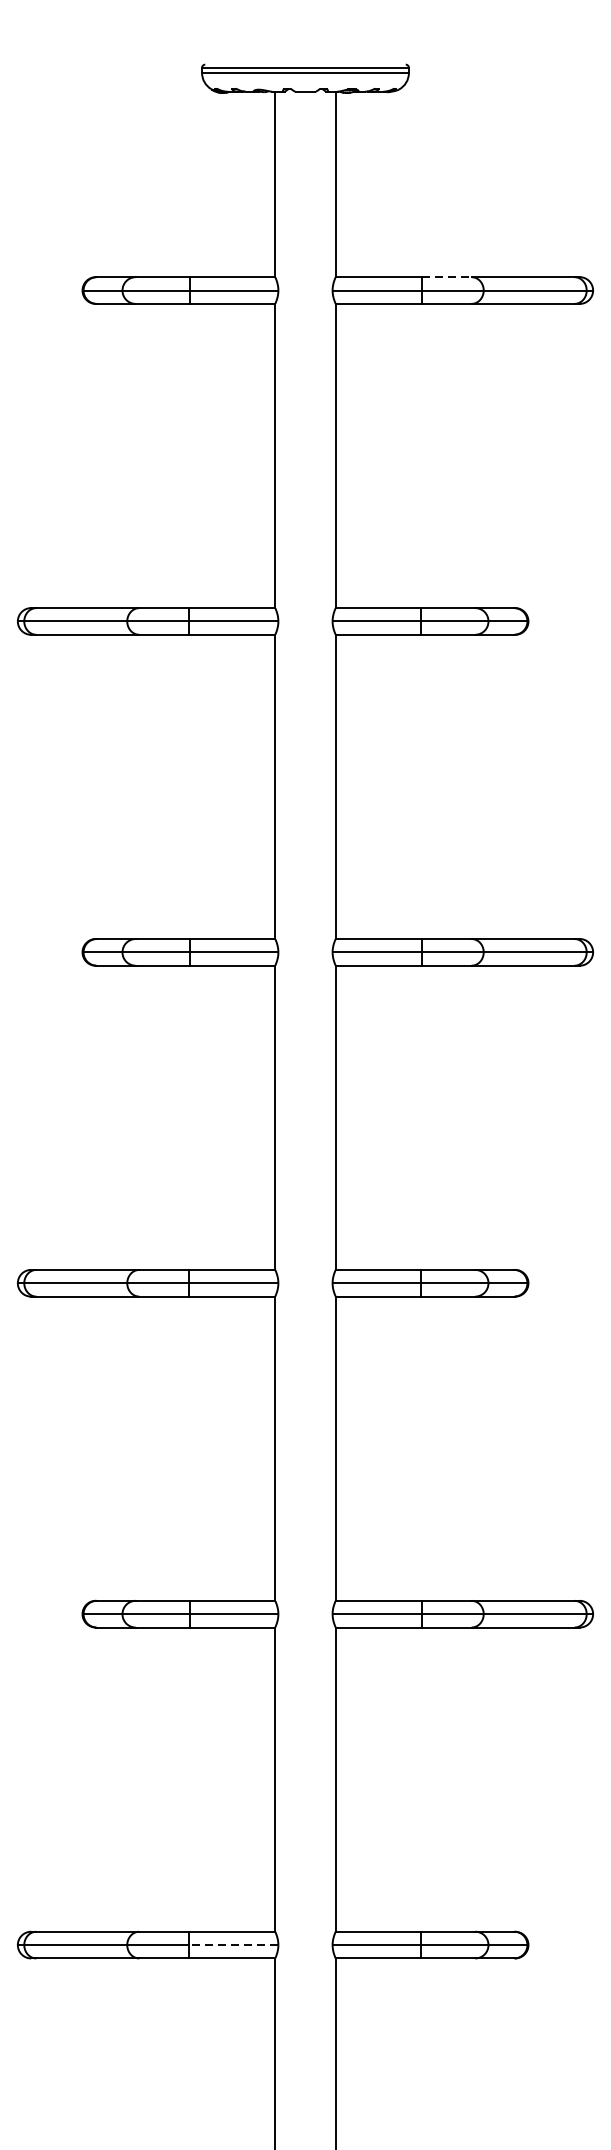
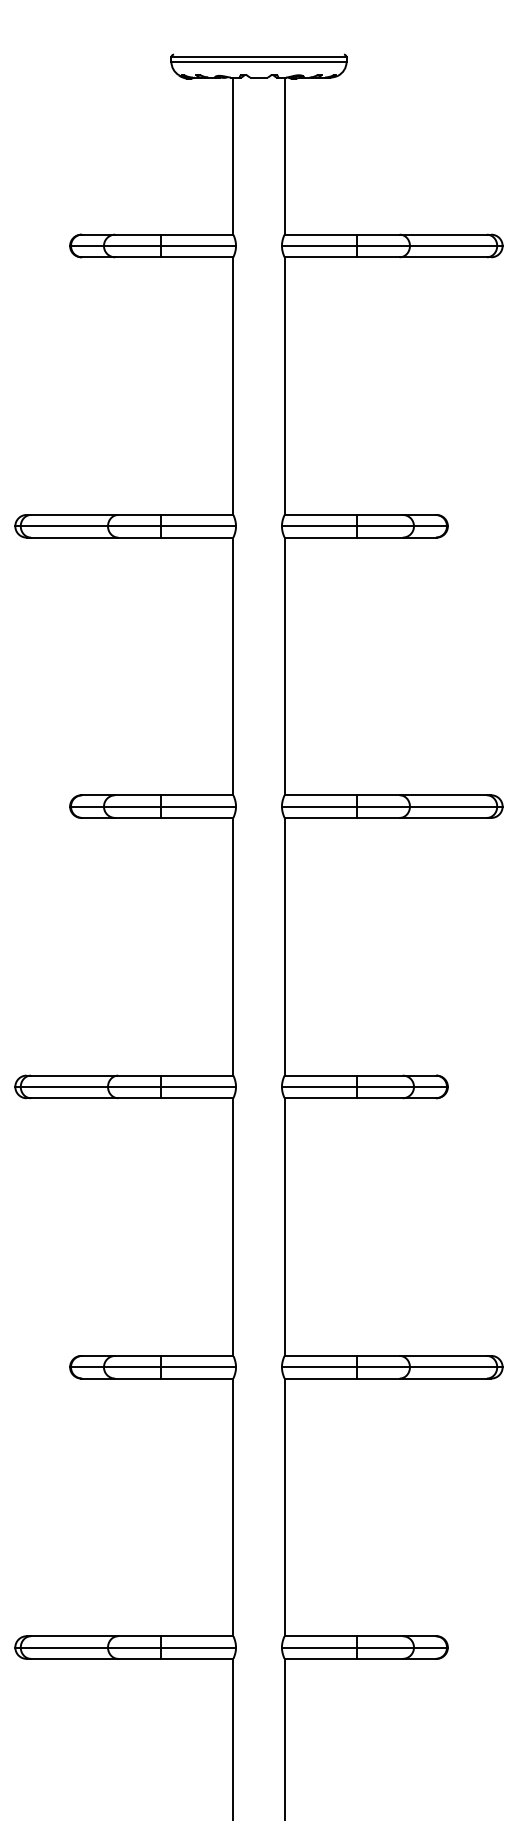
line: (447, 276) -> (379, 234), dashed -> solid
line: (234, 1945) -> (198, 1647), dashed -> solid

